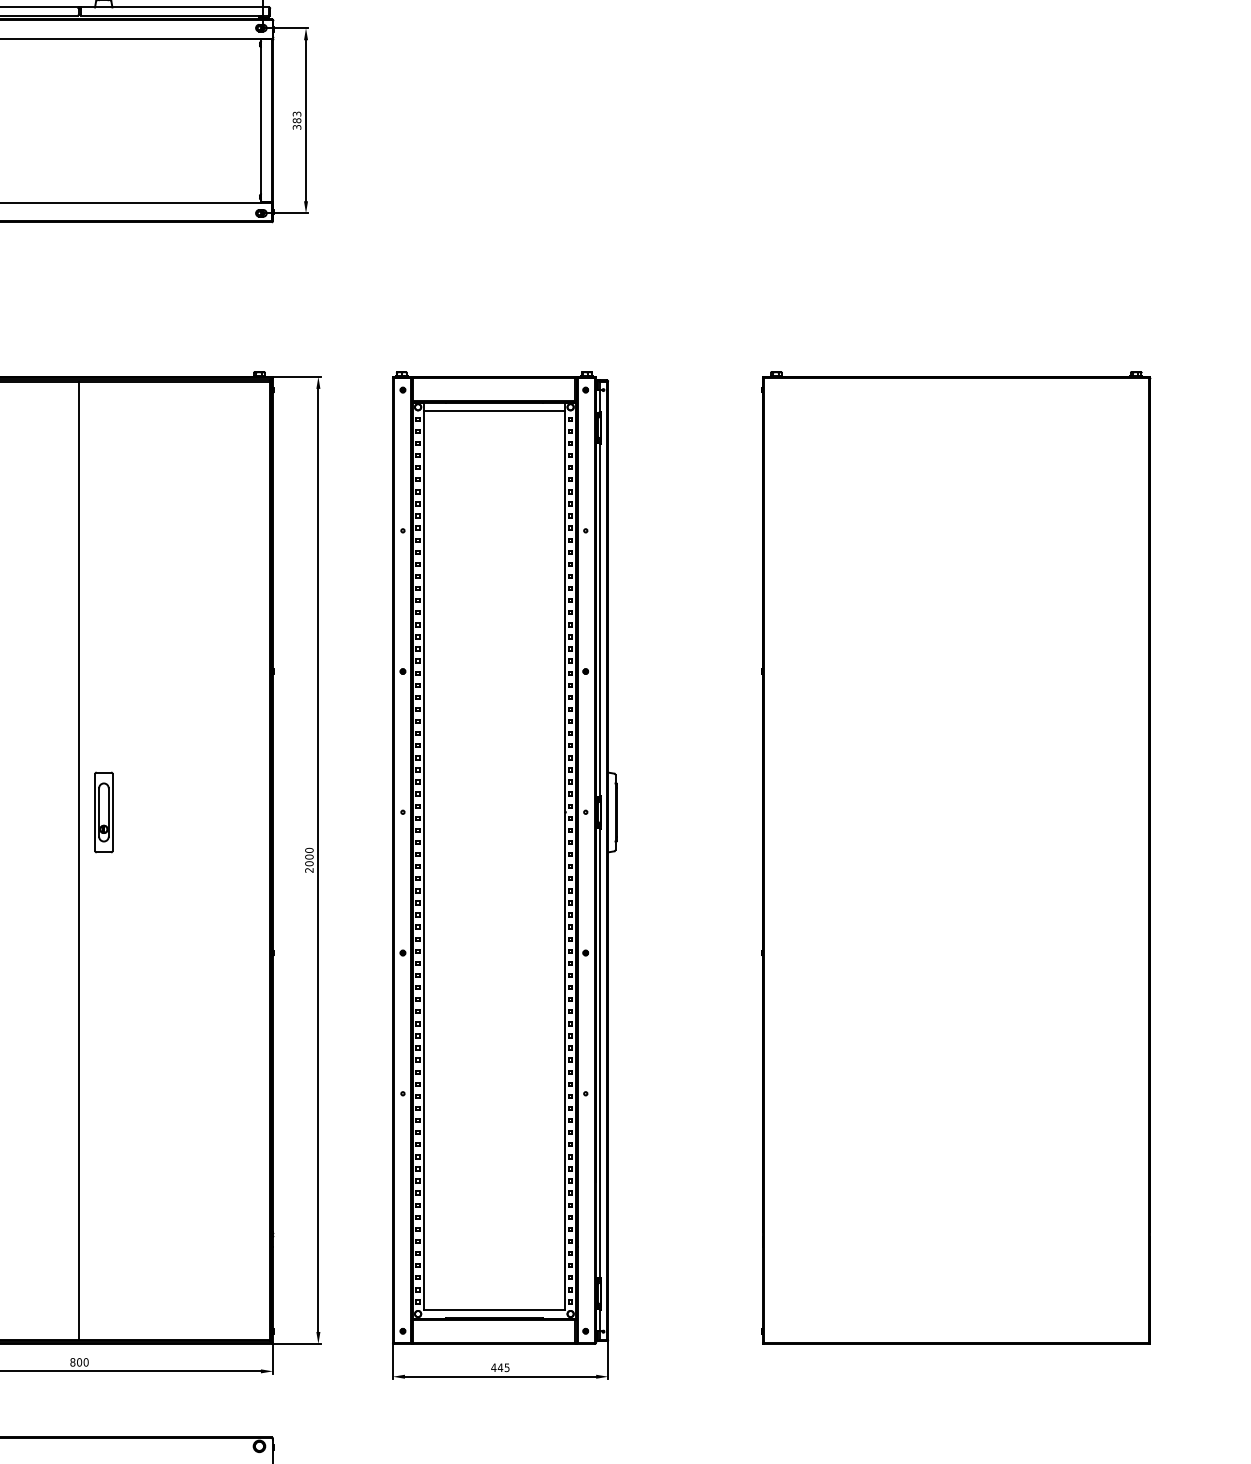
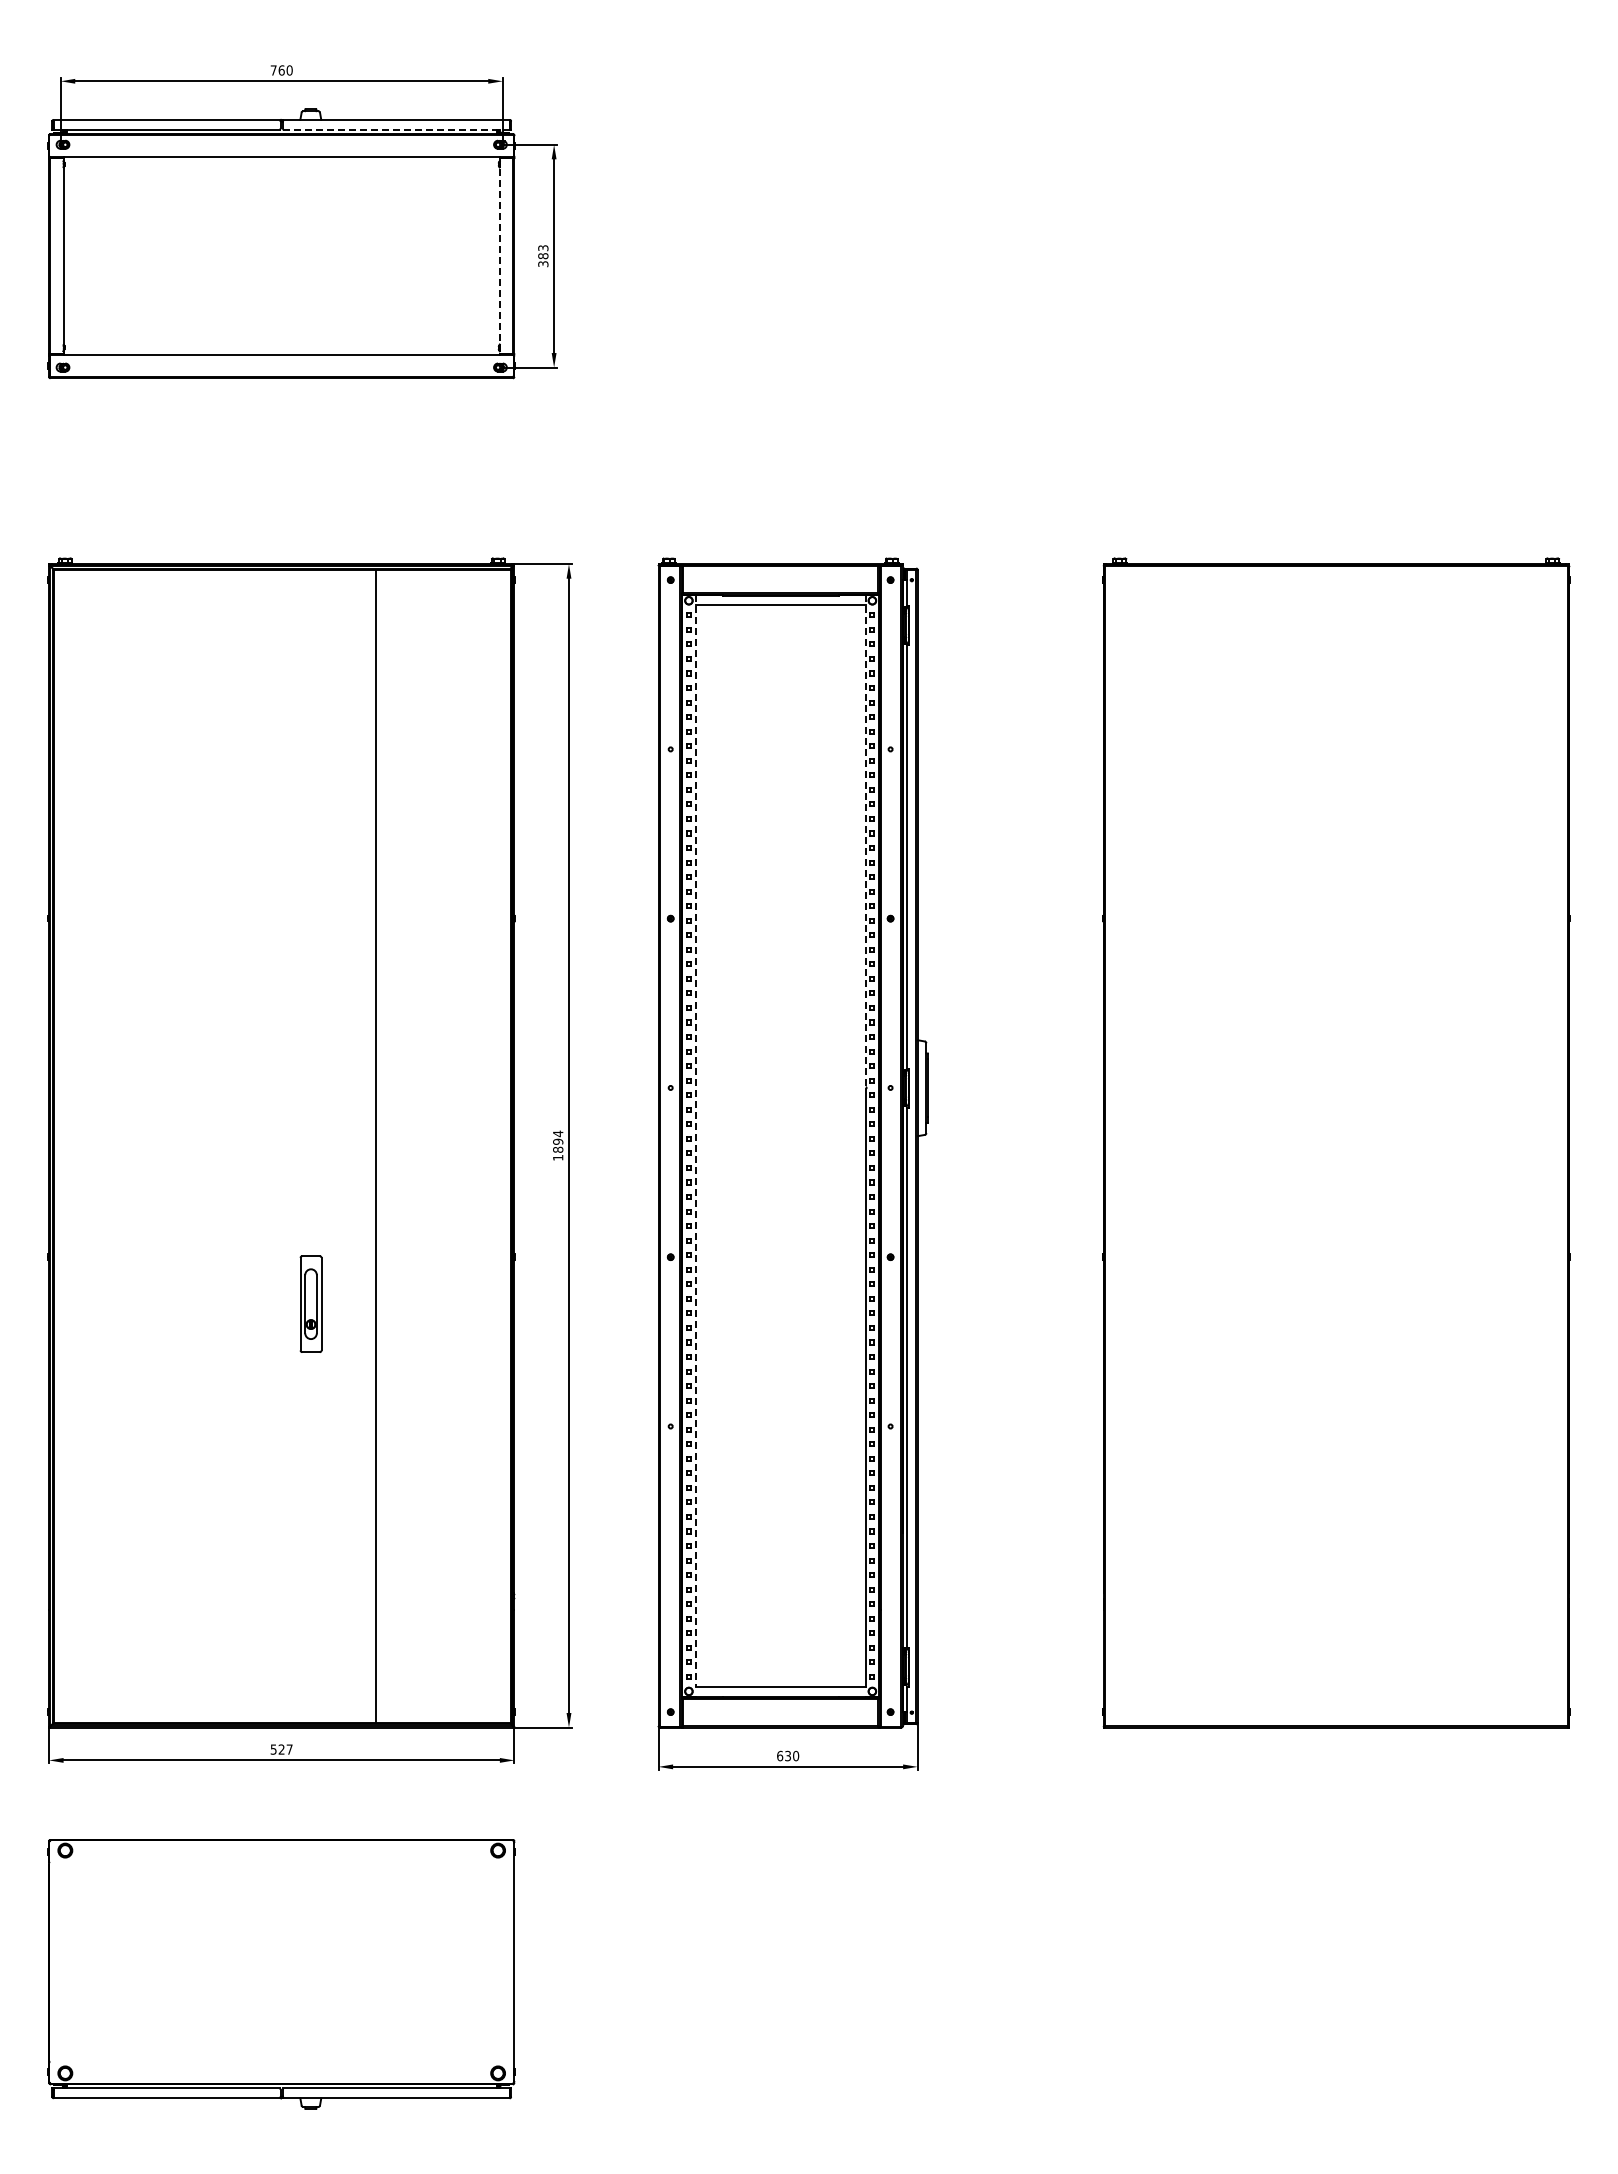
line: (174, 15) -> (396, 129), solid -> dashed
line: (260, 121) -> (499, 256), solid -> dashed
line: (564, 607) -> (865, 841), solid -> dashed
part: (103, 811) -> (310, 1303), moved
line: (423, 856) -> (695, 1141), solid -> dashed
line: (79, 860) -> (376, 1145), moved
text: (309, 860) -> (558, 1145), 2000 -> 1894
text: (79, 1362) -> (281, 1749), 800 -> 527
text: (500, 1367) -> (787, 1755), 445 -> 630

